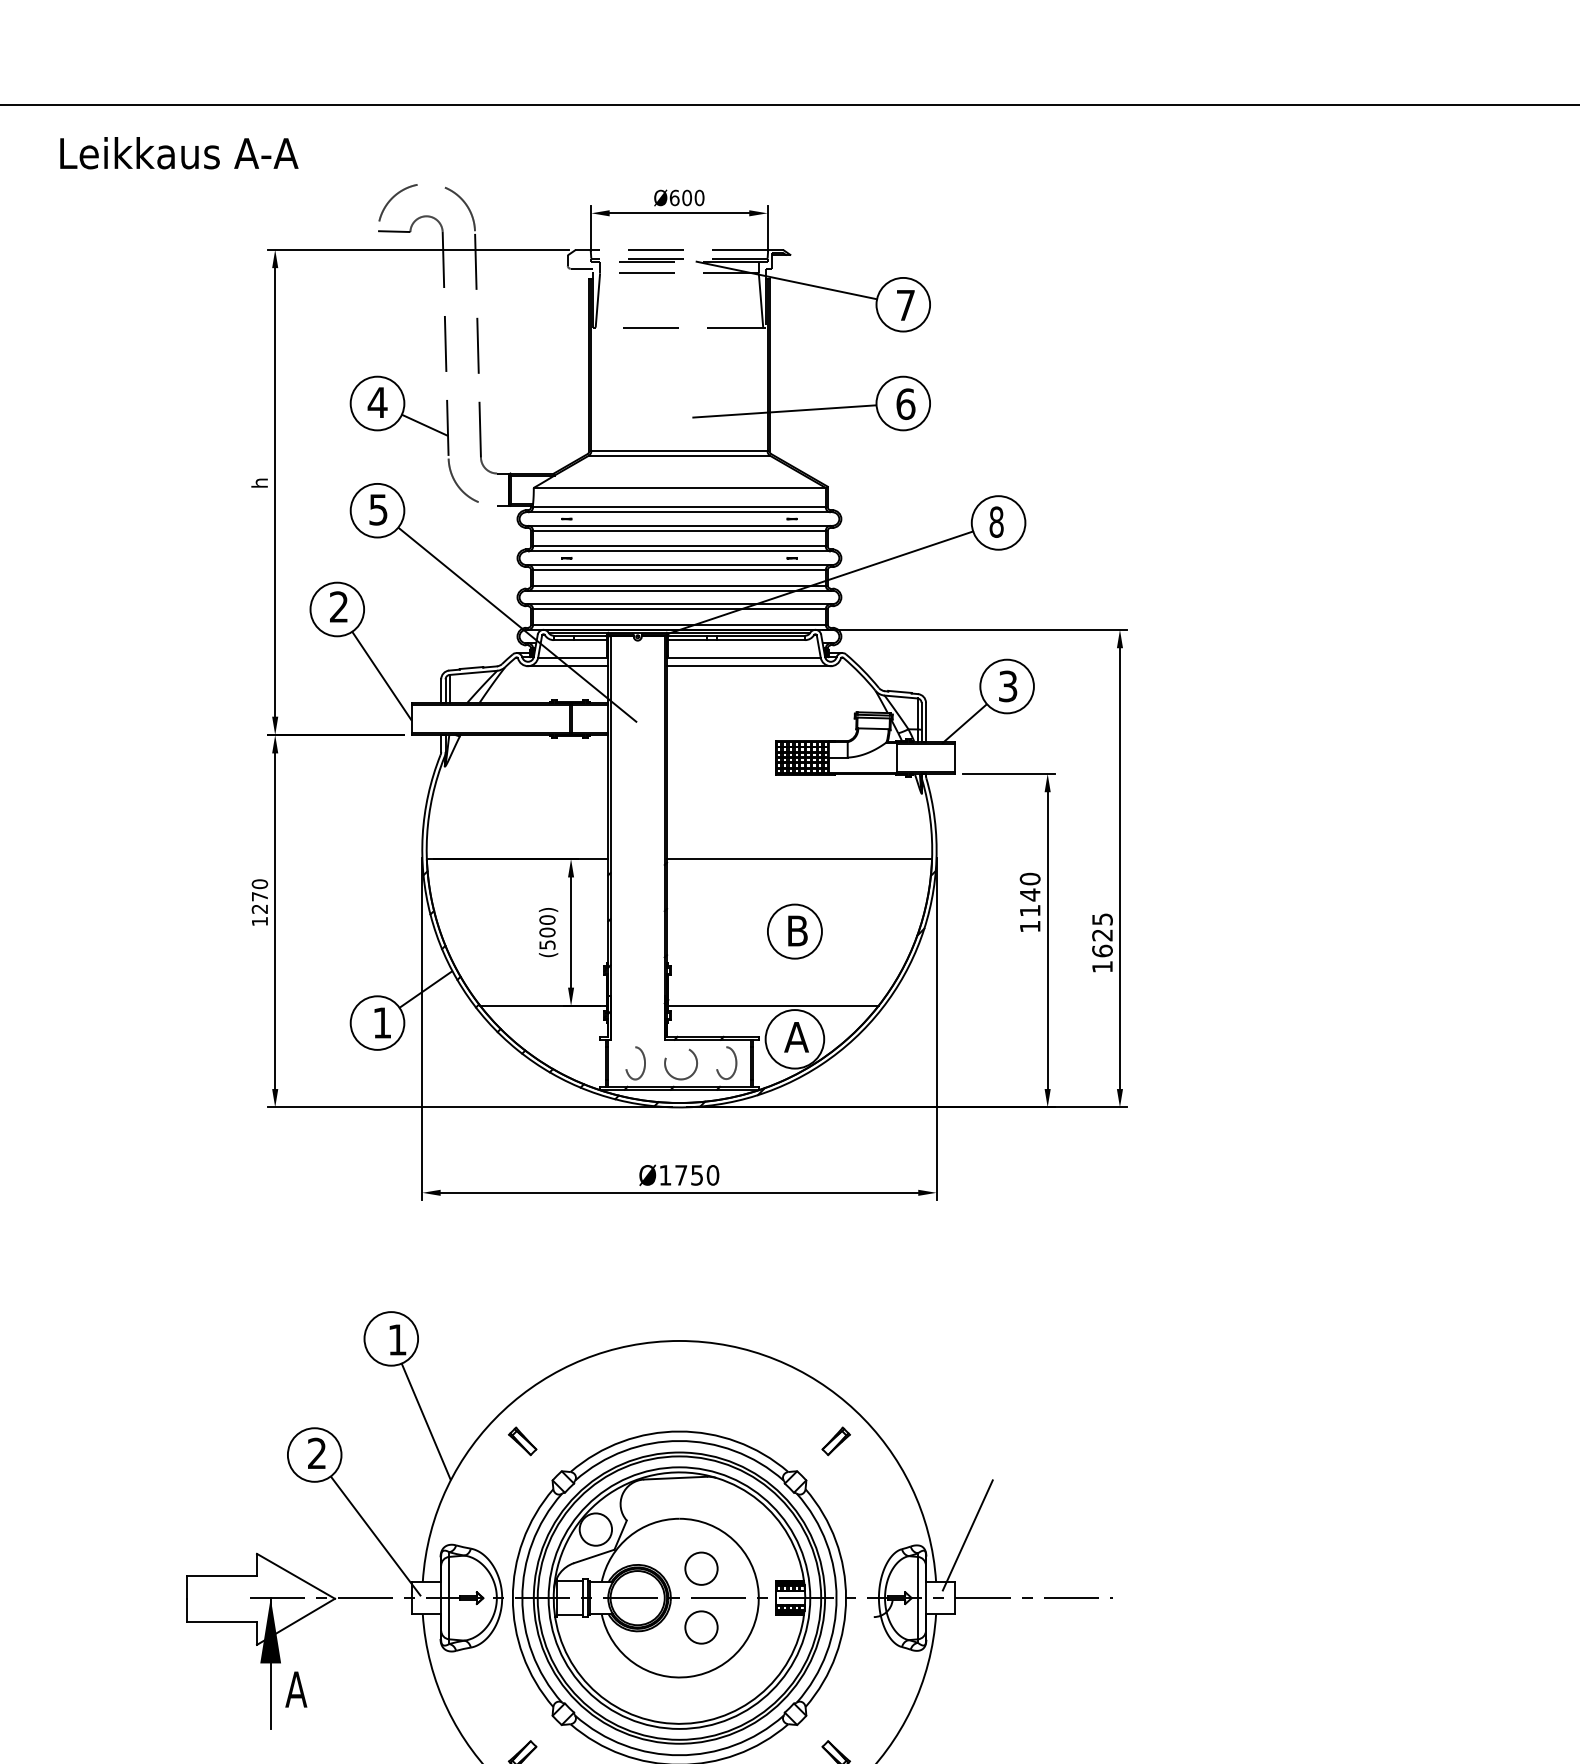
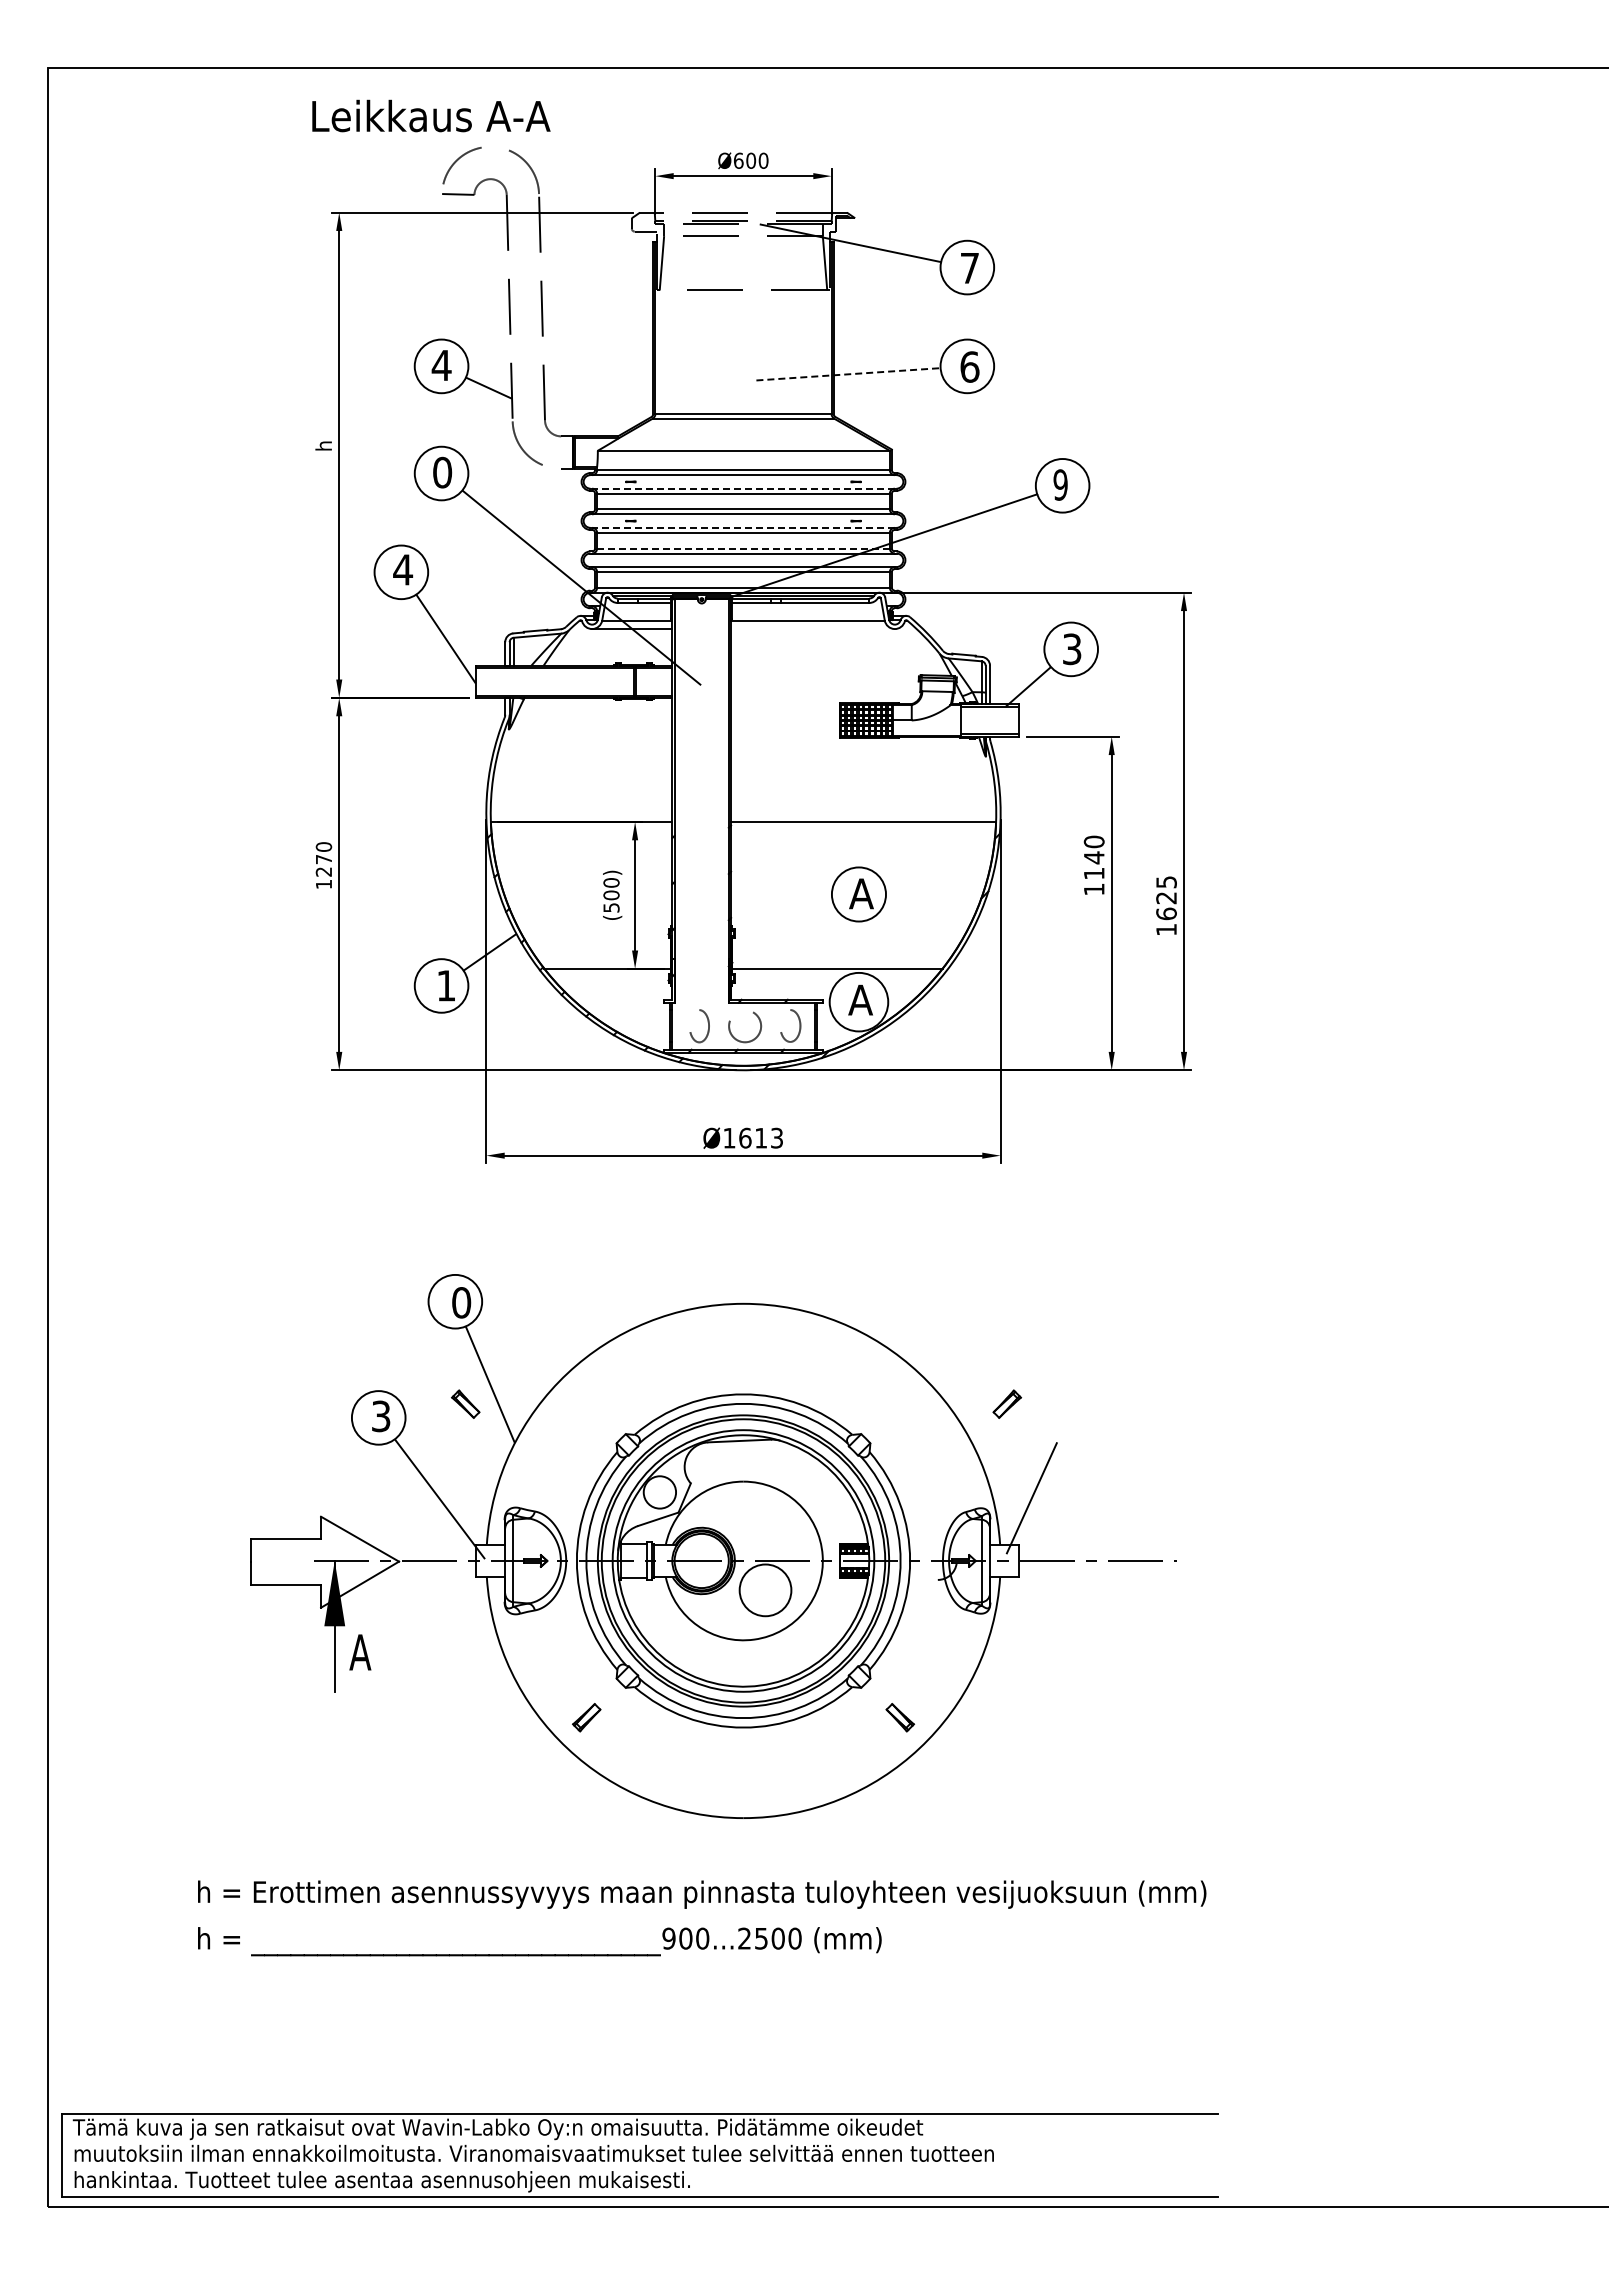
text: (179, 152) -> (431, 115), moved
line: (785, 411) -> (849, 374), solid -> dashed
text: (378, 509) -> (442, 472), 5 -> 0
text: (996, 521) -> (1060, 484), 8 -> 9
line: (679, 525) -> (743, 488), solid -> dashed
line: (679, 564) -> (743, 527), solid -> dashed
line: (679, 585) -> (743, 548), solid -> dashed
text: (339, 606) -> (403, 569), 2 -> 4
line: (748, 666) -> (812, 629), removed
text: (797, 930) -> (861, 893), B -> A
text: (697, 1174) -> (761, 1137), Ø1750 -> Ø1613
text: (397, 1339) -> (461, 1302), 1 -> 0
part: (522, 1440) -> (465, 1403), moved
part: (836, 1440) -> (1007, 1403), moved
text: (317, 1453) -> (381, 1416), 2 -> 3
circle: (701, 1568) -> (765, 1531), removed
circle: (701, 1627) -> (765, 1590), size x1.6

